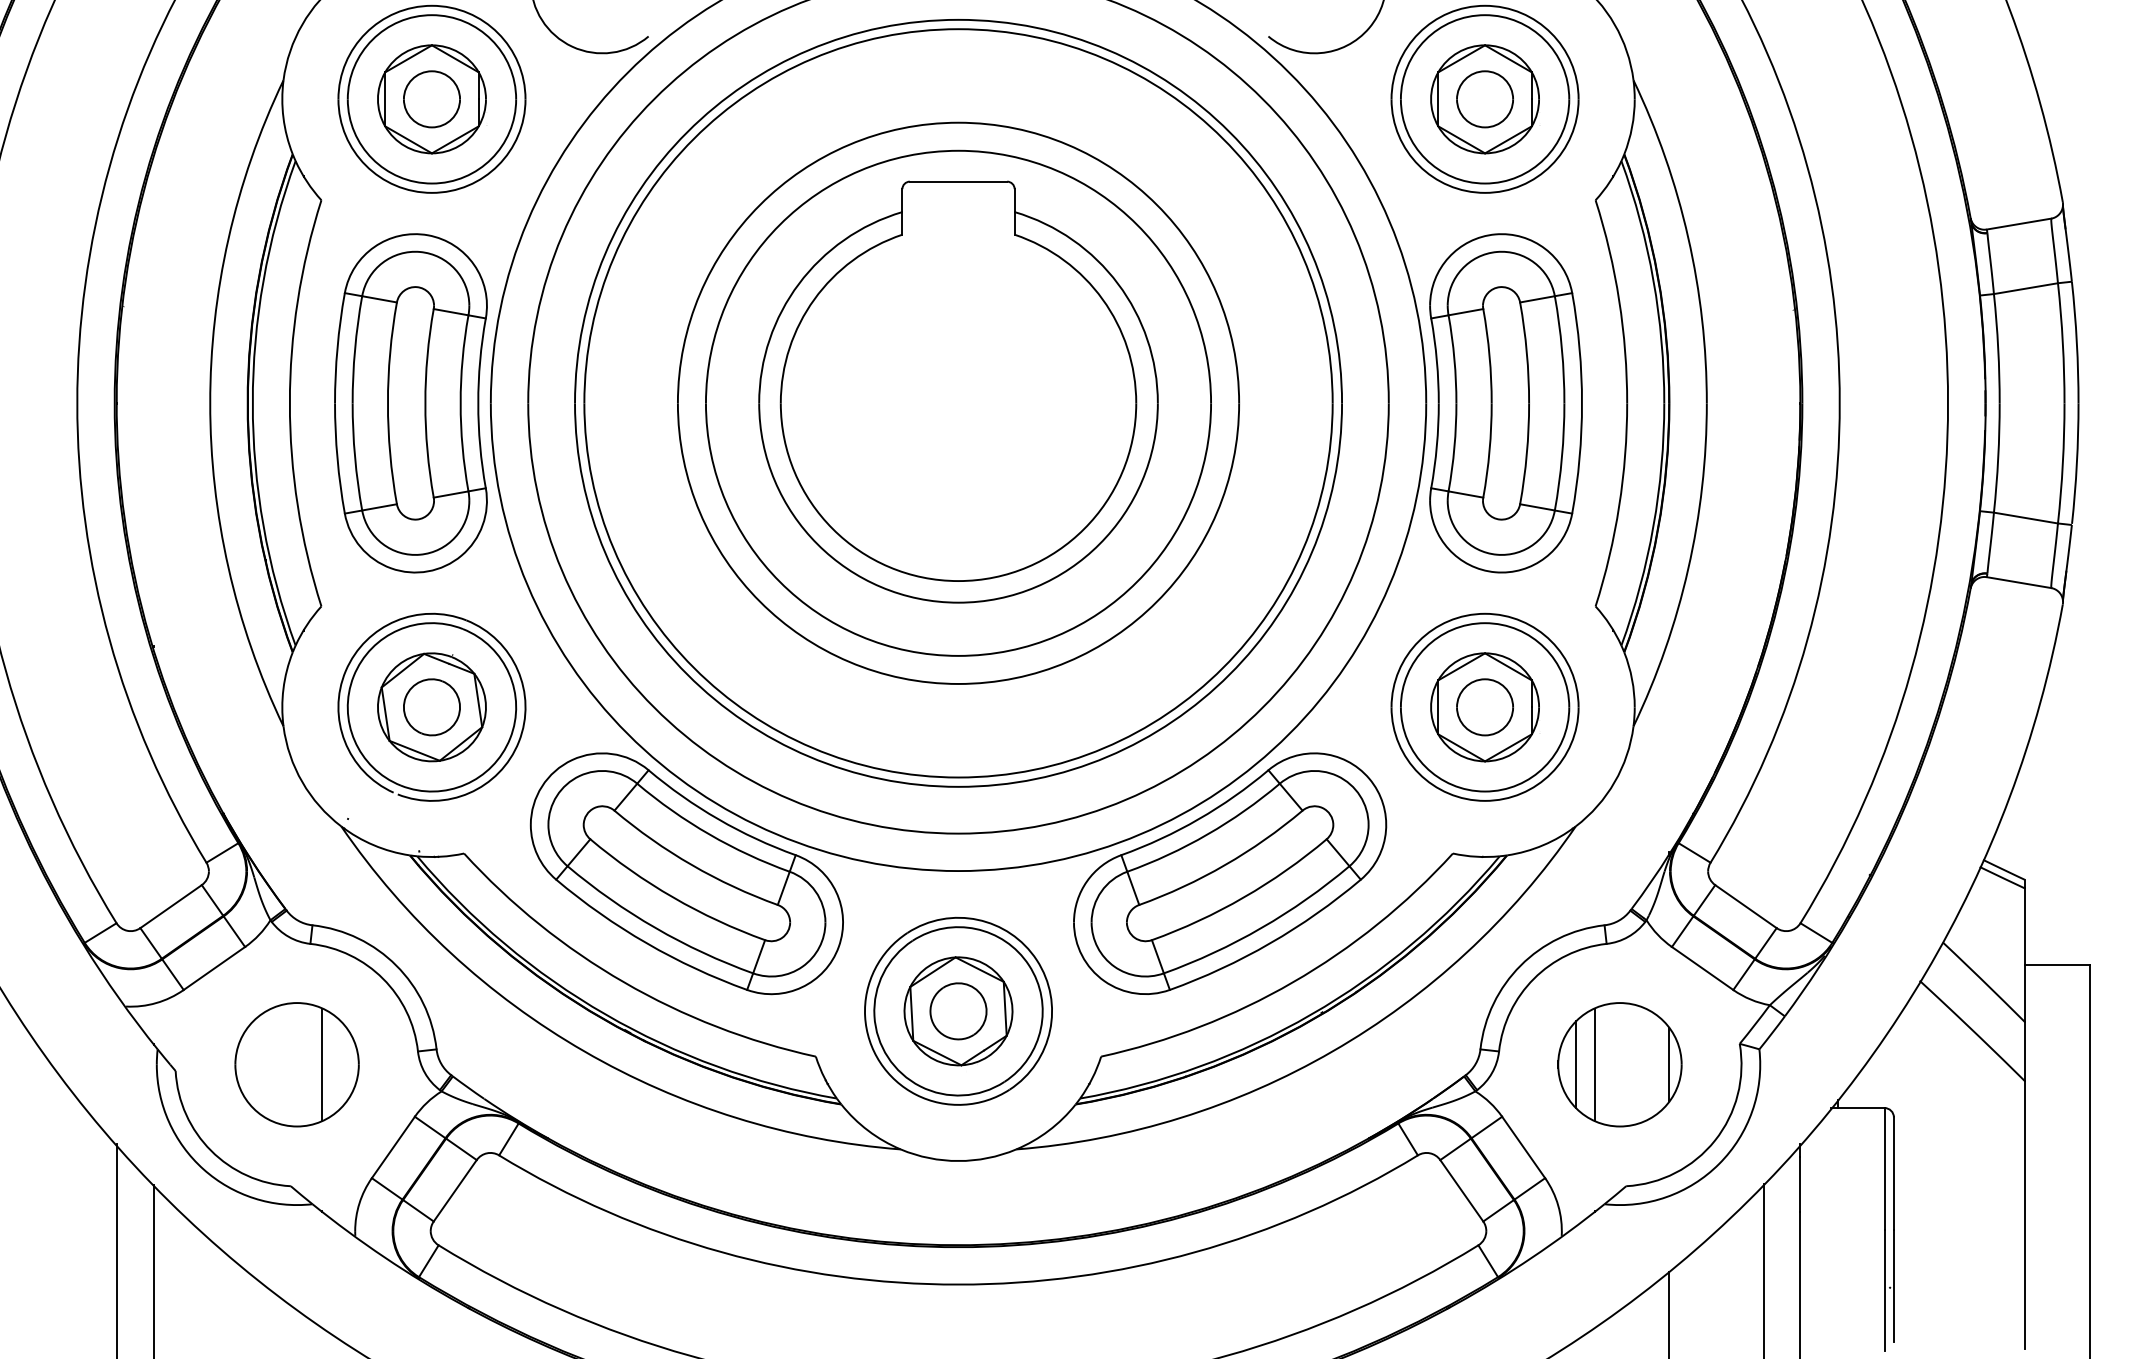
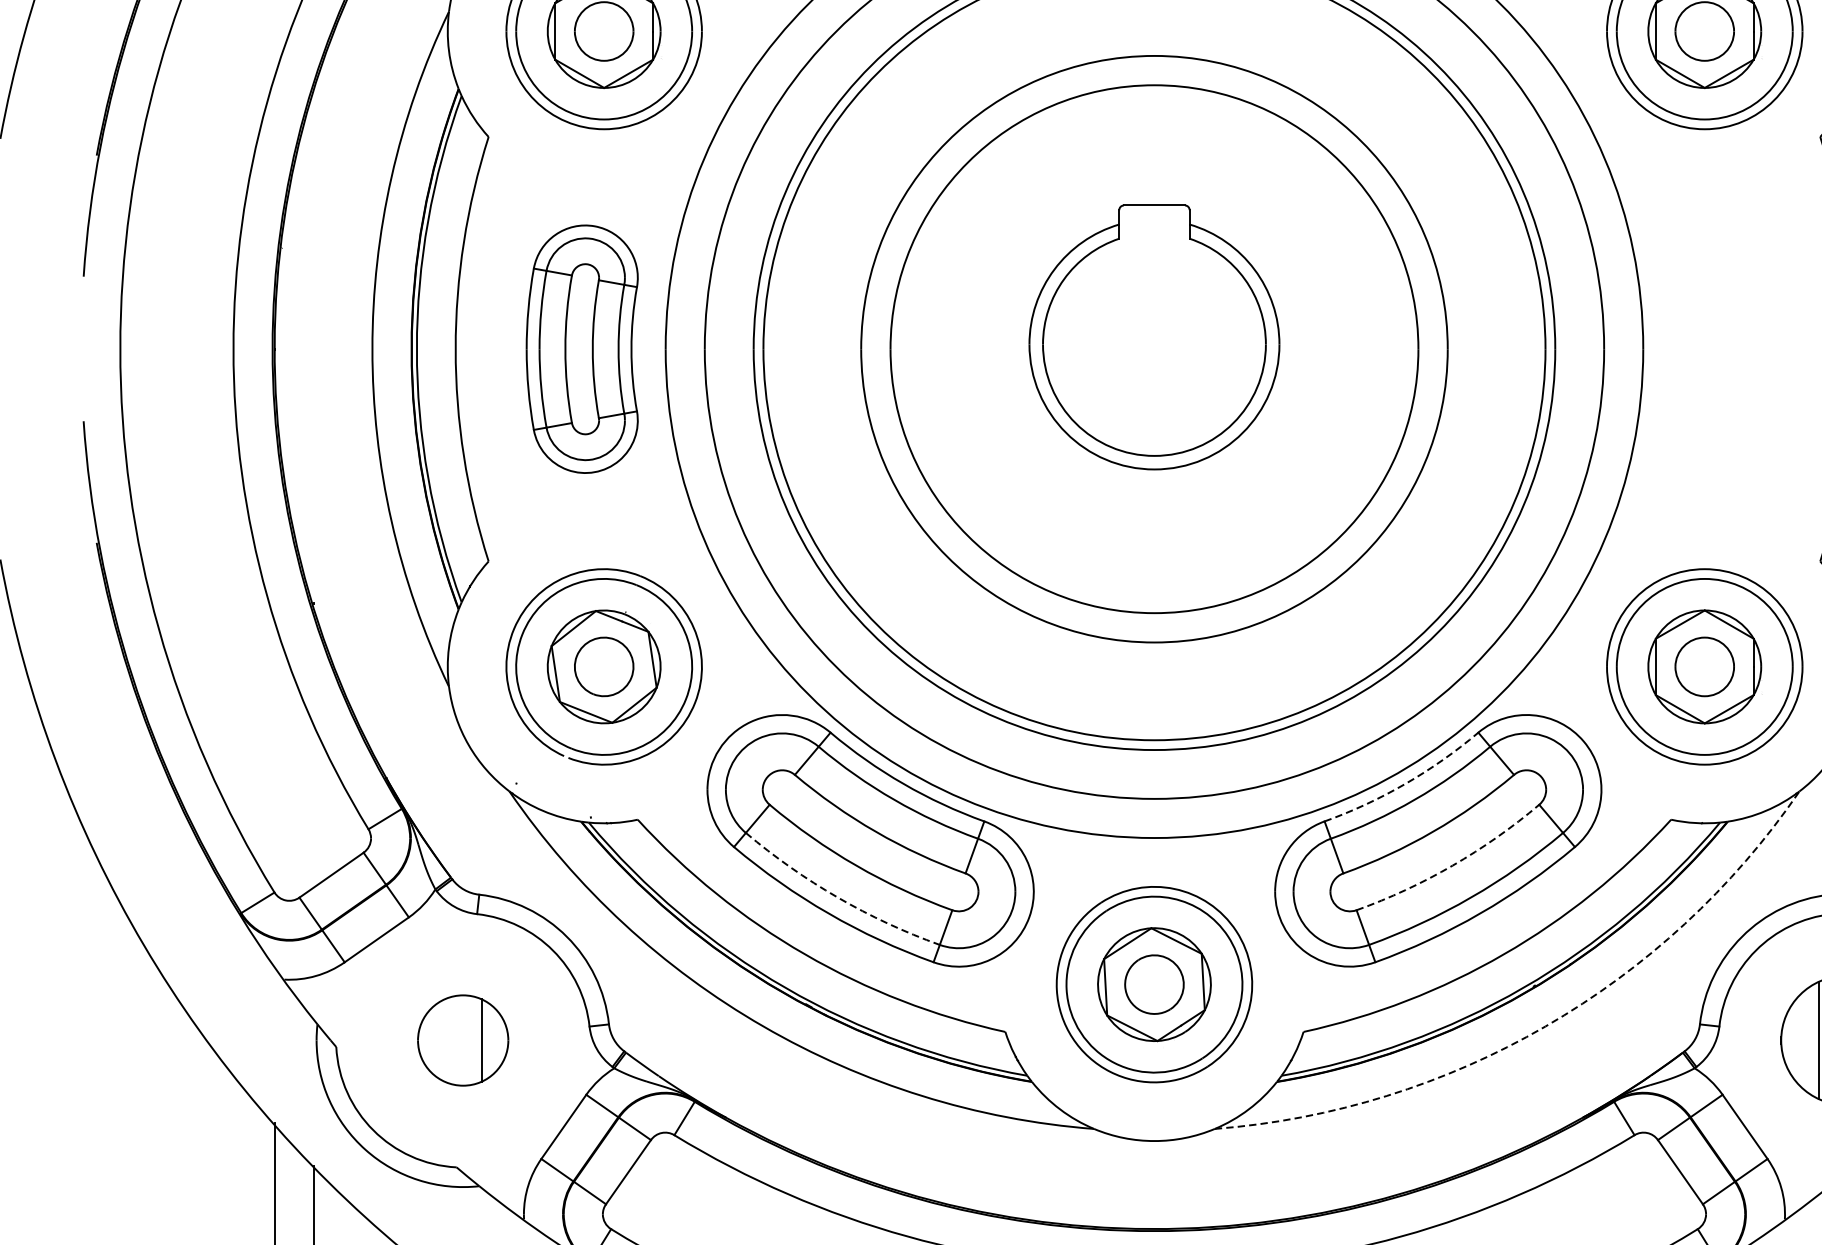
part: (958, 391) -> (1154, 336), size x0.6
part: (410, 403) -> (581, 349), size x0.7
part: (1505, 403) -> (1726, 349), removed
arc: (1198, 819) -> (1405, 784), solid -> dashed
arc: (1243, 897) -> (1452, 865), solid -> dashed
arc: (655, 928) -> (837, 898), solid -> dashed
arc: (1332, 1051) -> (1545, 1026), solid -> dashed
part: (296, 1064) -> (462, 1040), size x0.7
line: (1576, 1064) -> (1800, 1040), removed

